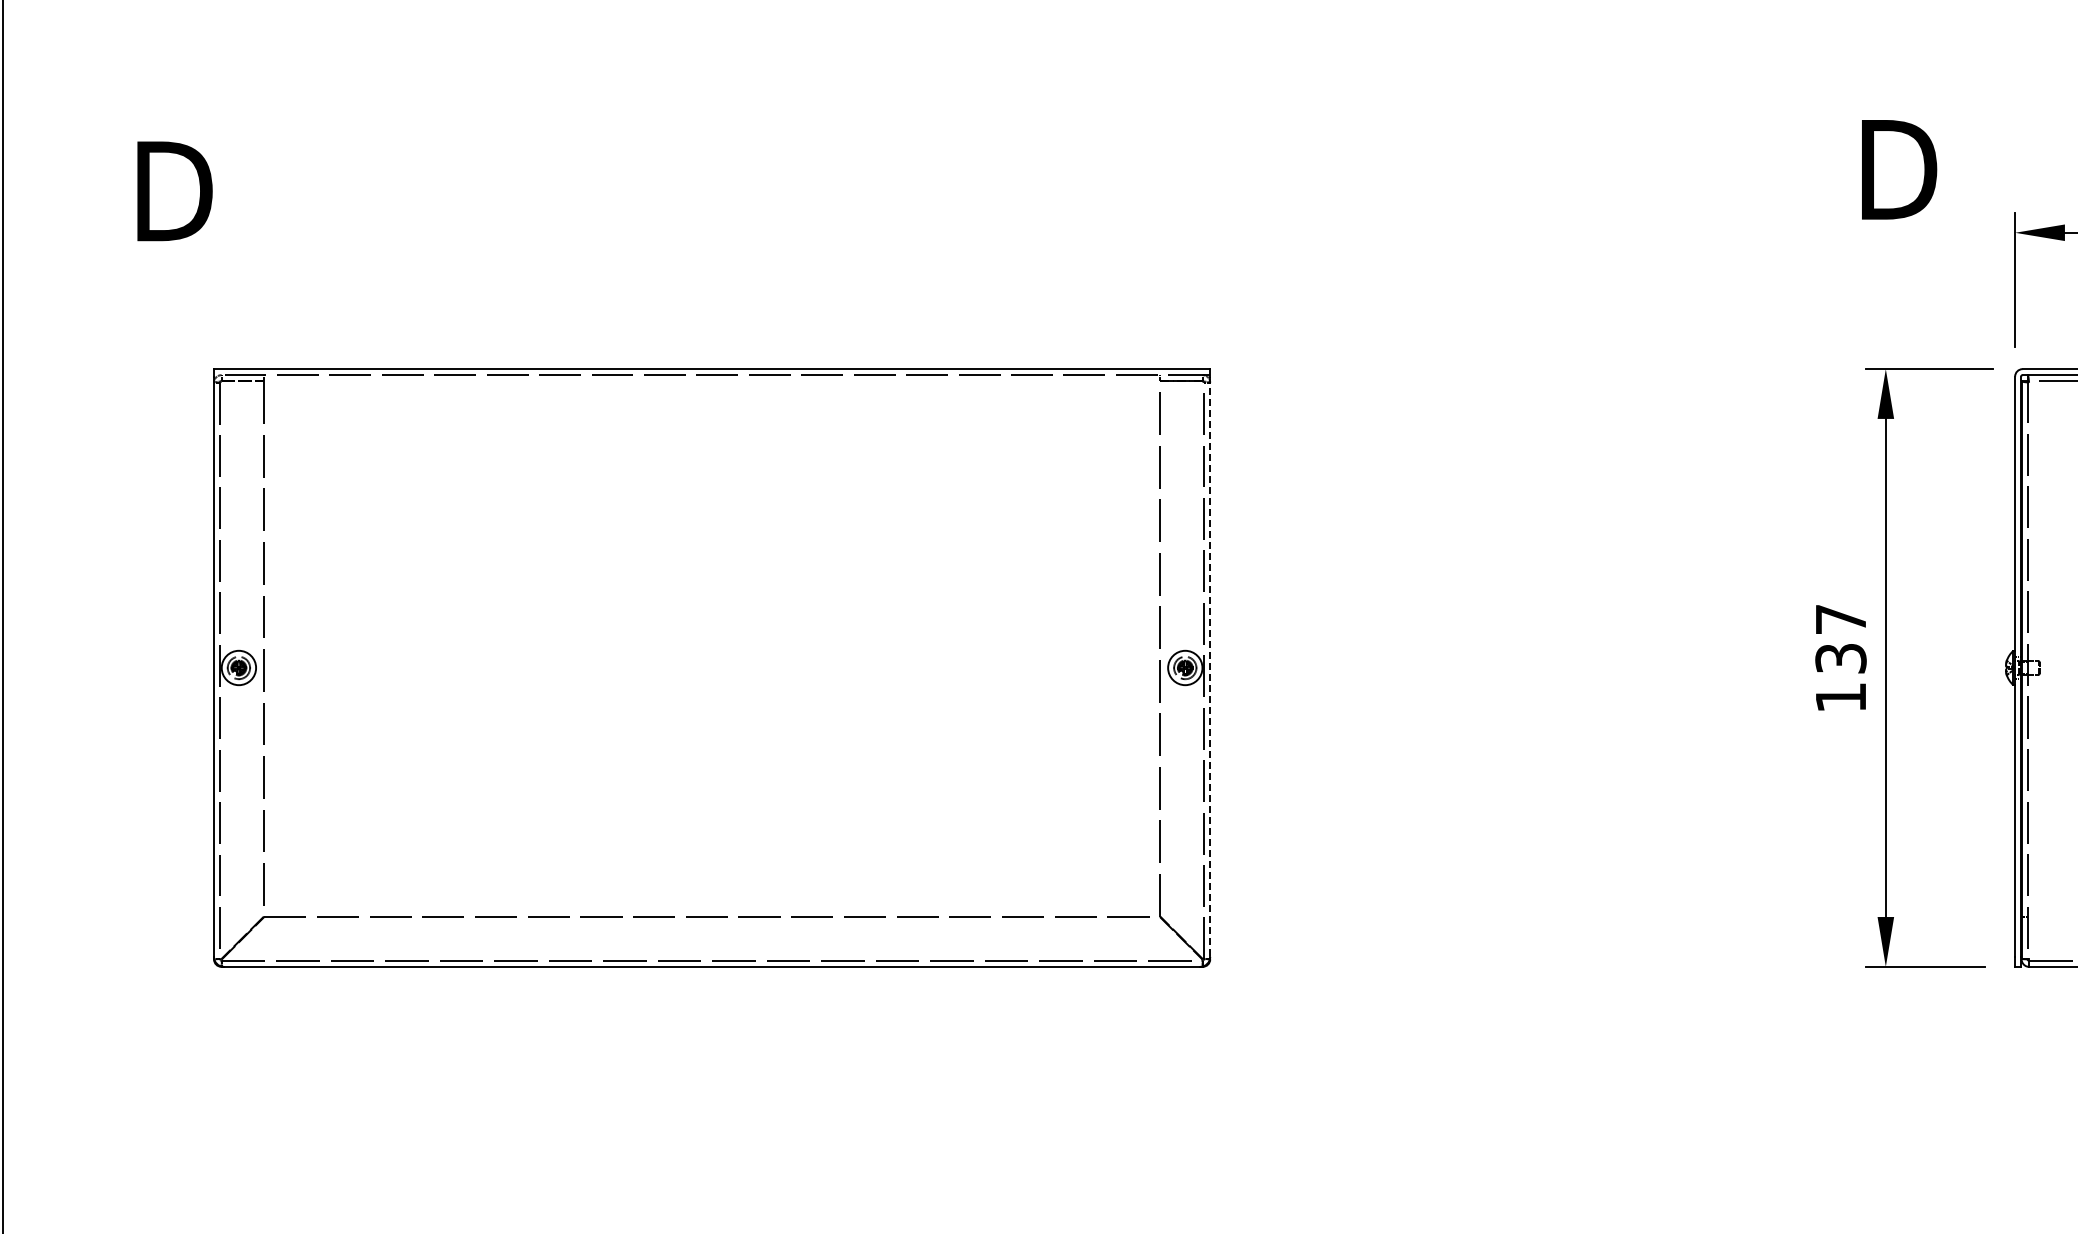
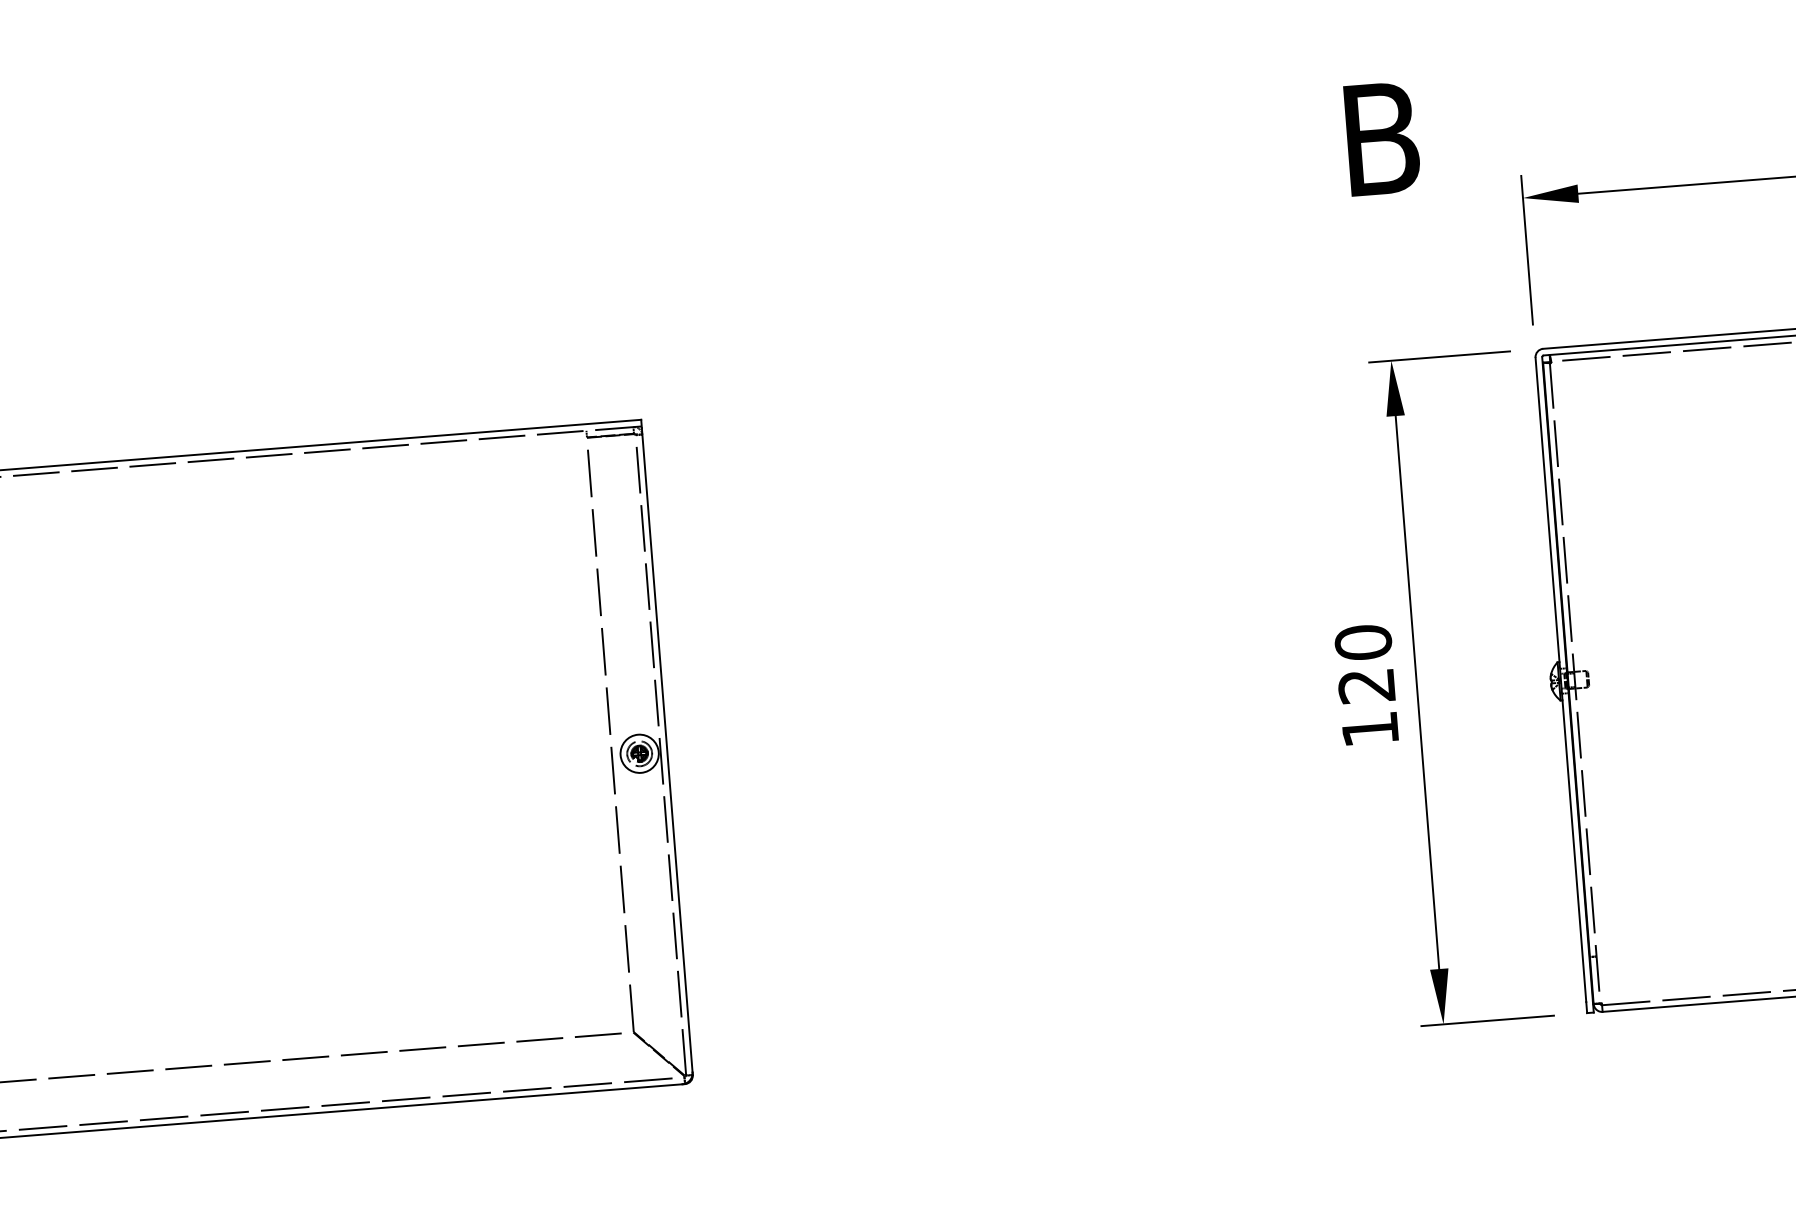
text: (1905, 169) -> (1395, 137), D -> B
text: (1840, 638) -> (1364, 663), 137 -> 120
line: (1210, 667) -> (667, 751), dashed -> solid

